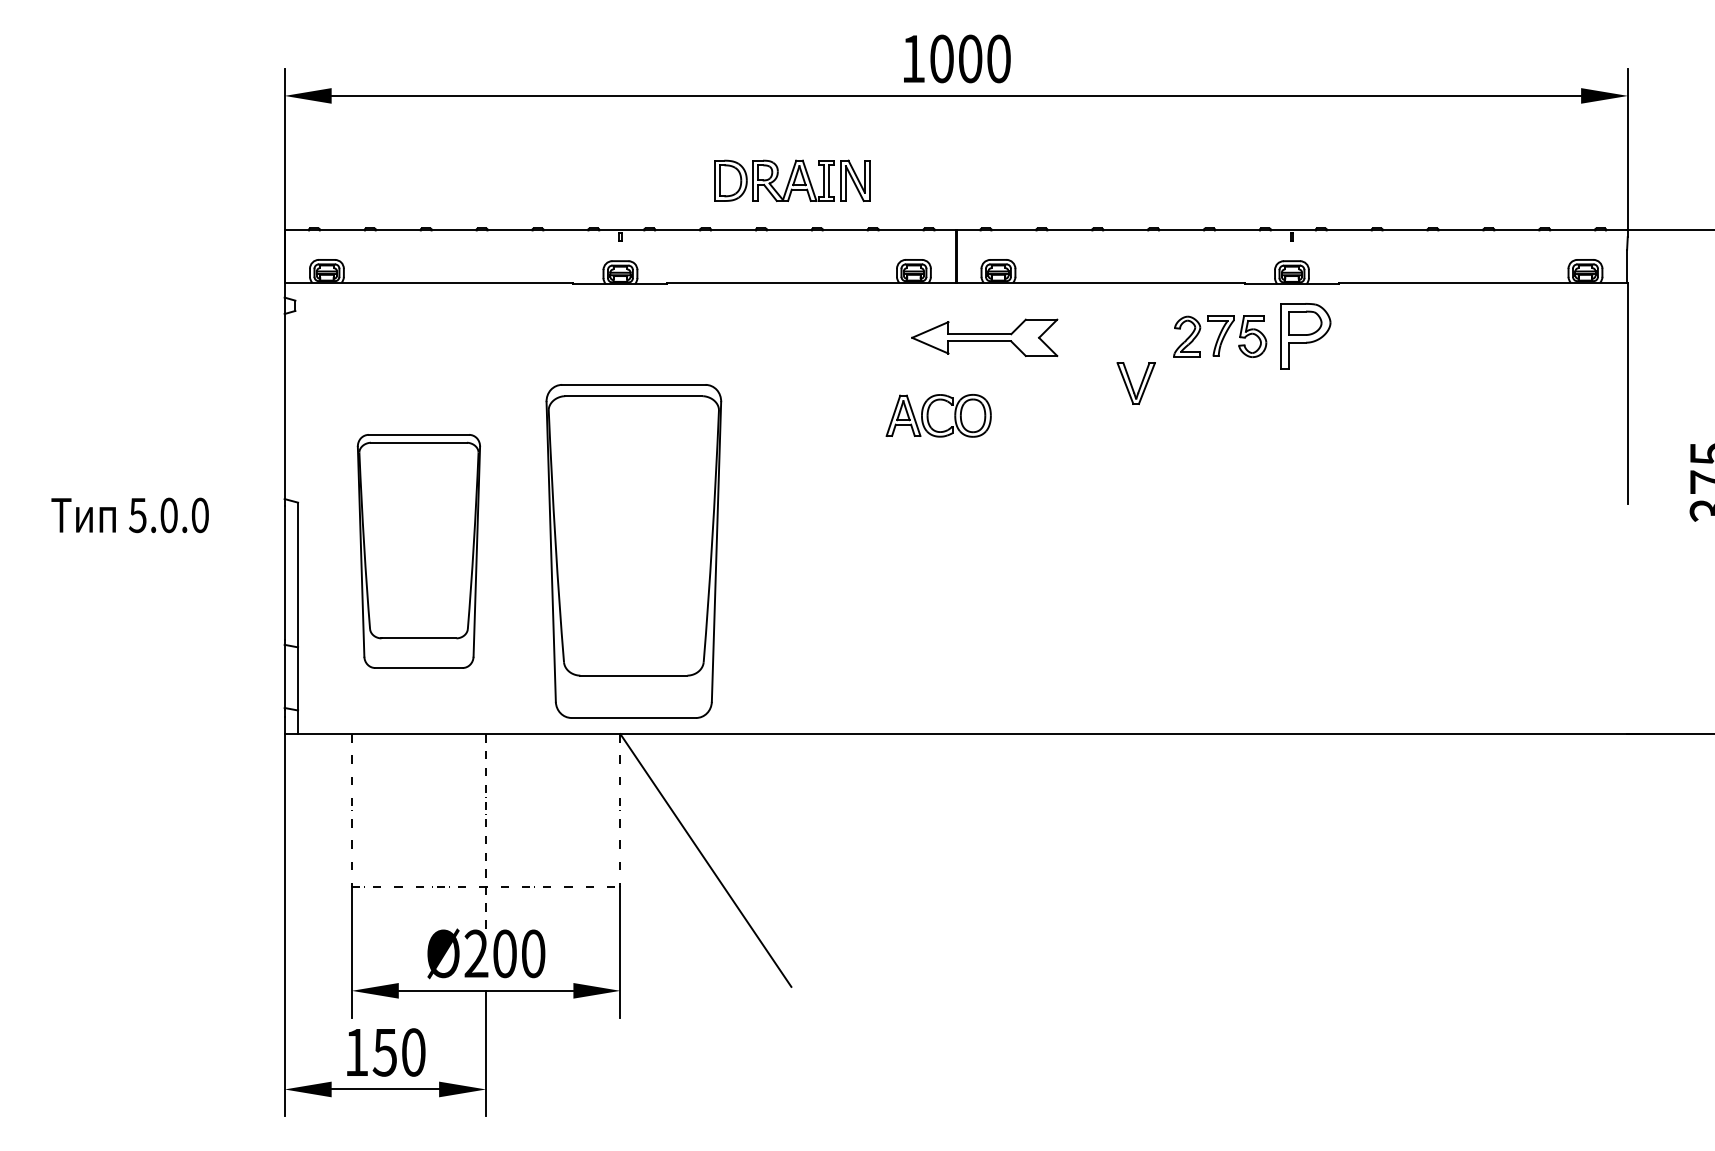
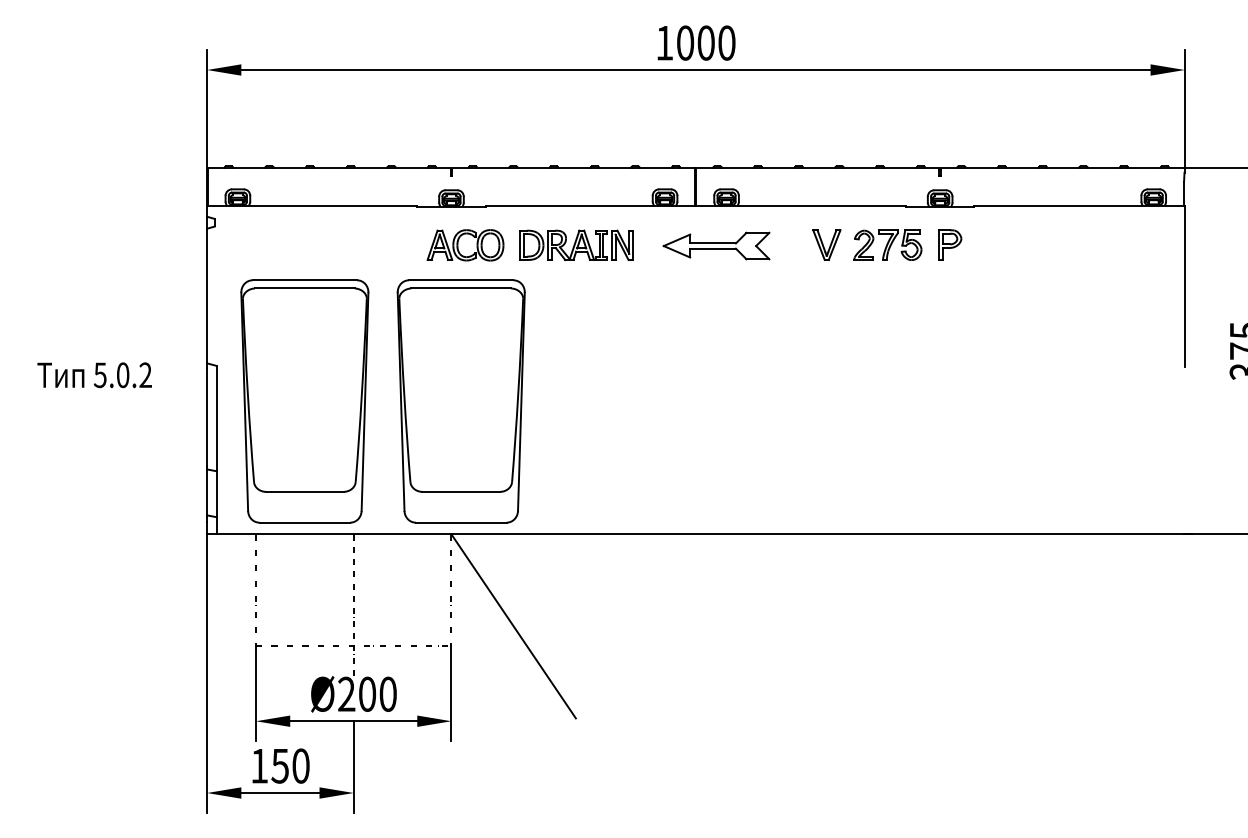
part: (792, 180) -> (576, 245), moved
part: (1305, 336) -> (950, 245), size x0.62
part: (1135, 383) -> (826, 245), moved
part: (928, 415) -> (458, 245), moved
text: (199, 515) -> (145, 375), 5.0.0 -> 5.0.2
part: (418, 551) -> (304, 401), size x1.43

